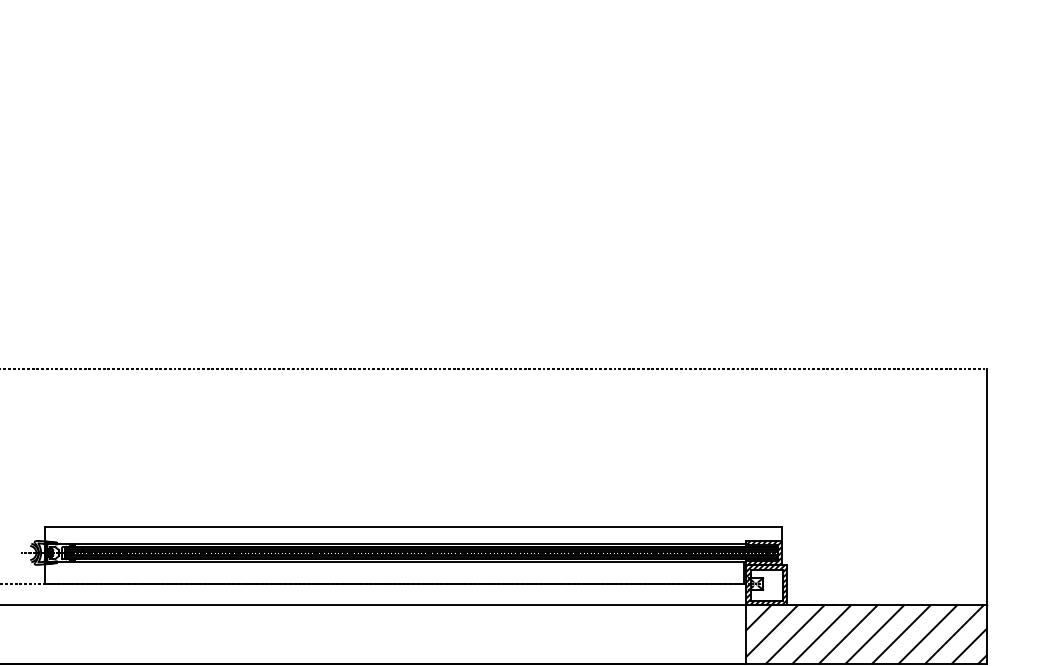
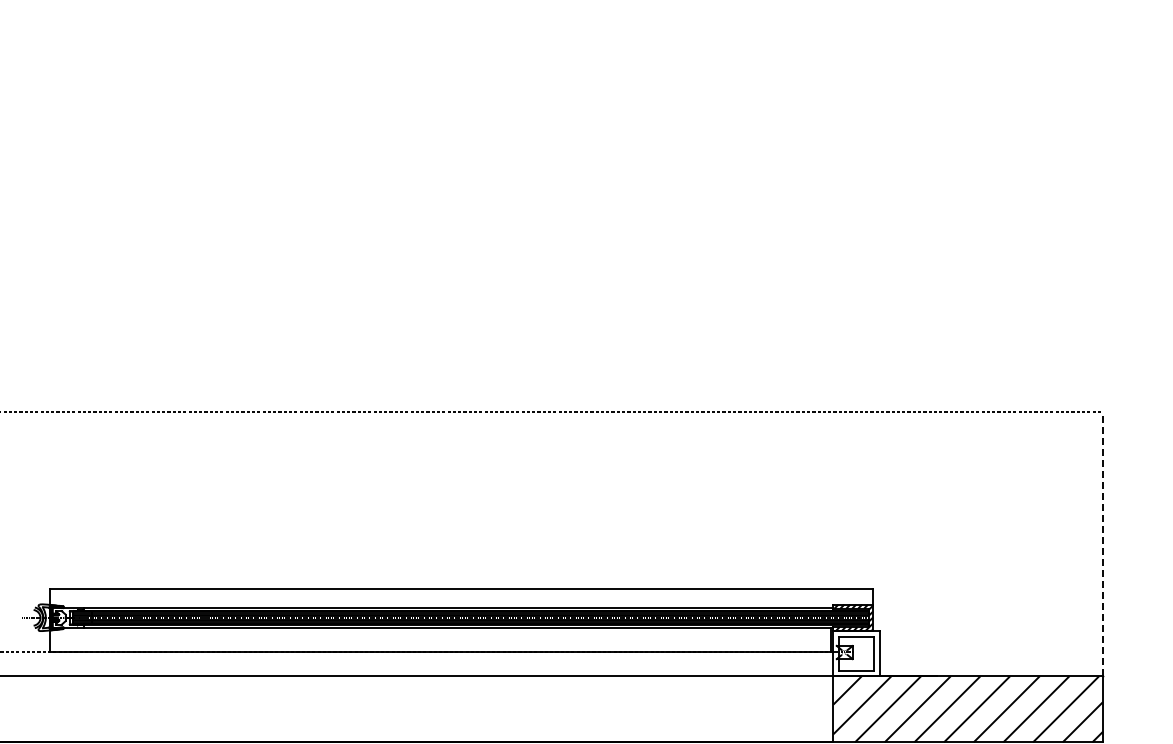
line: (987, 486) -> (1103, 543), solid -> dashed
hatch: (766, 584) -> (856, 653), removed

